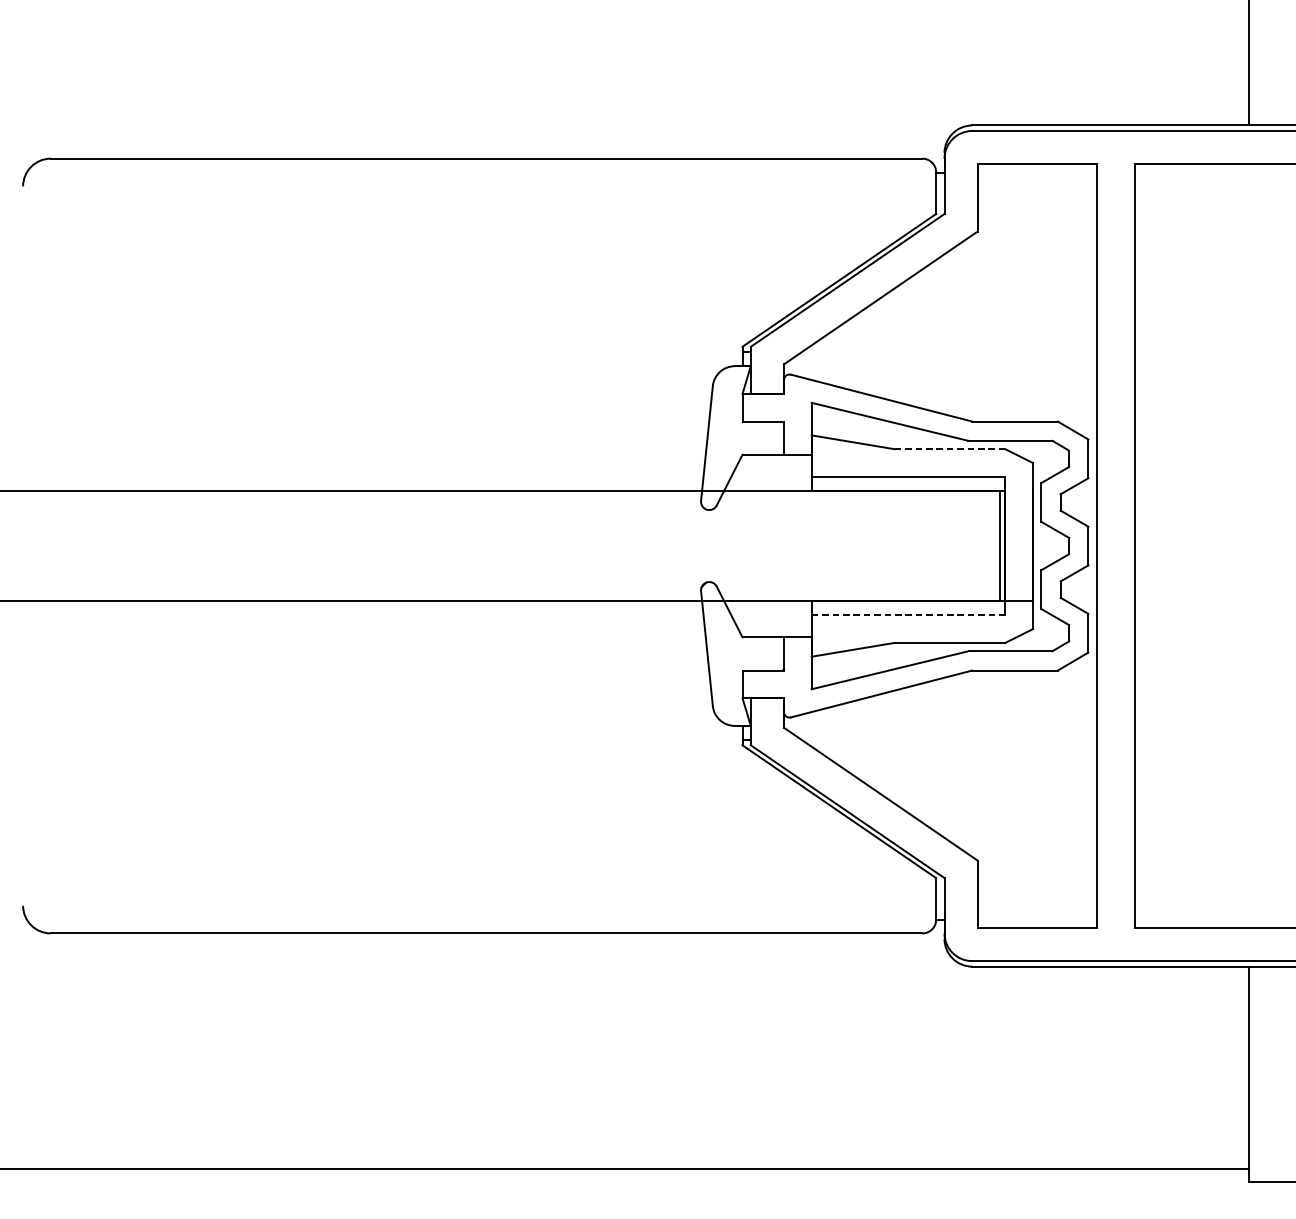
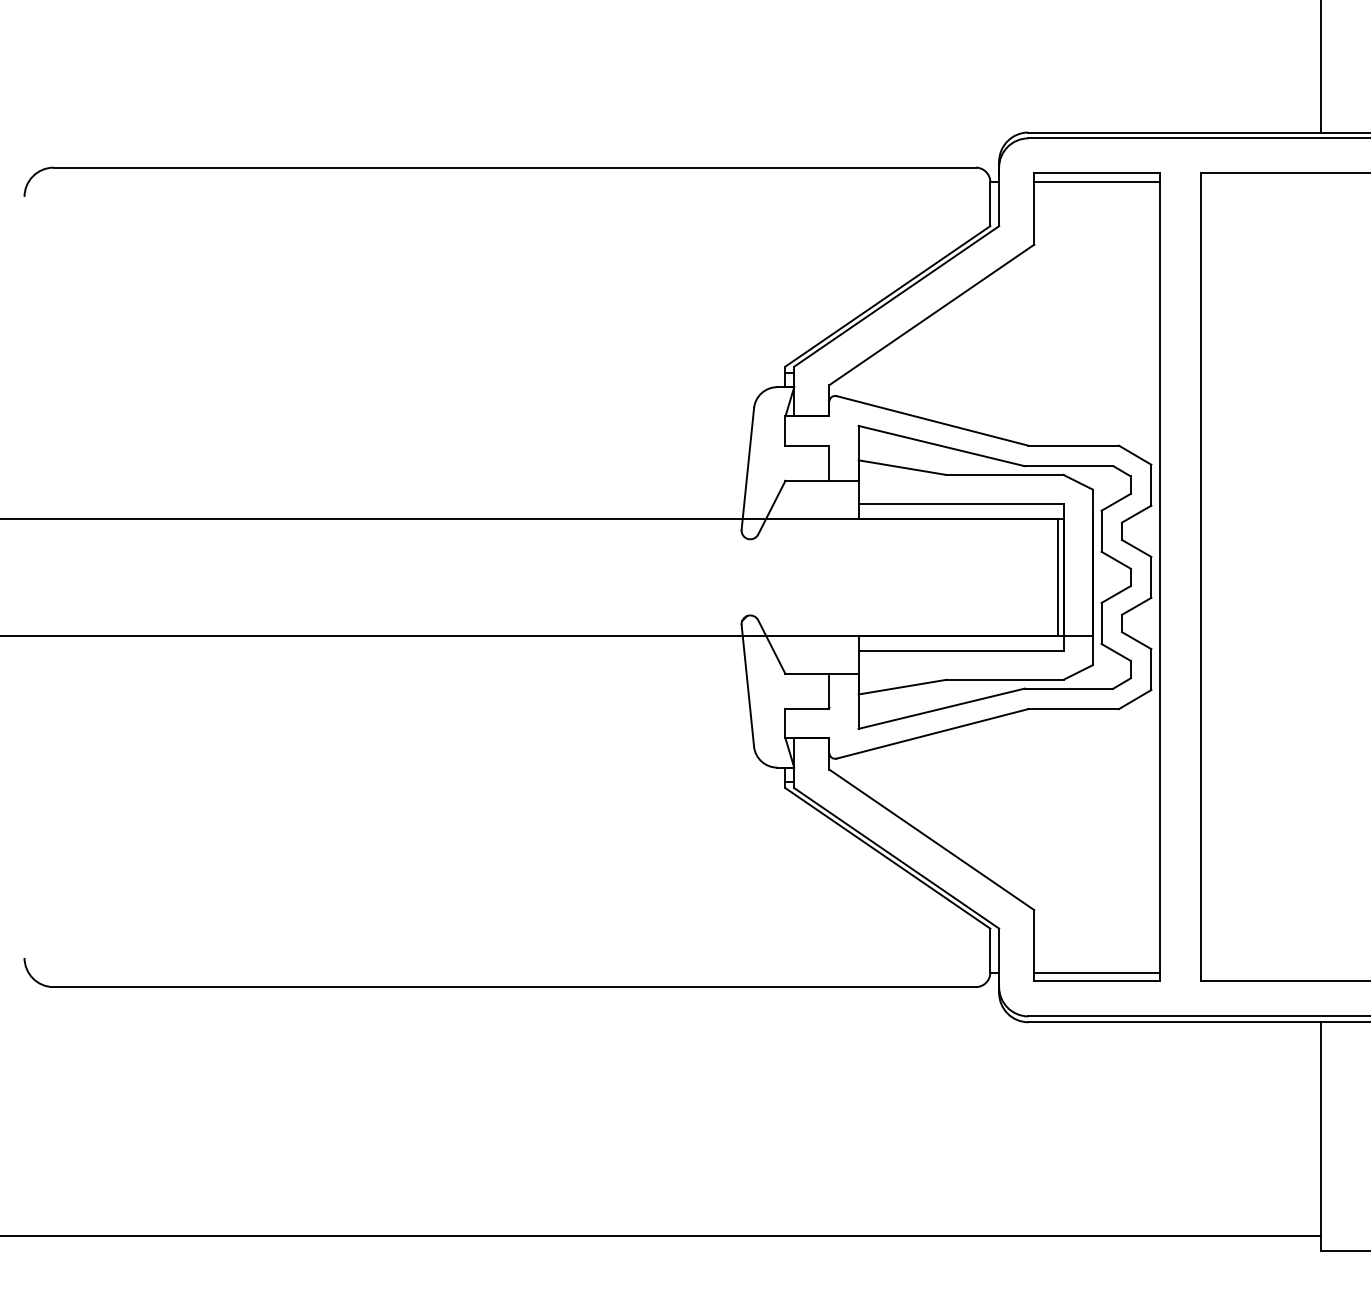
line: (1037, 172) -> (1097, 182), added
line: (949, 448) -> (1004, 474), dashed -> solid
line: (908, 615) -> (961, 650), dashed -> solid
line: (1037, 919) -> (1097, 972), added

